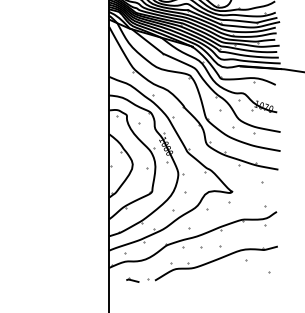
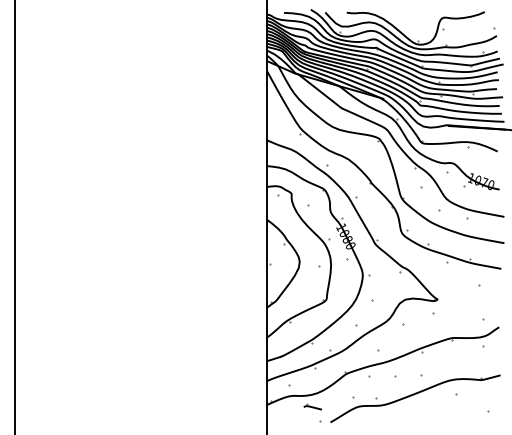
part: (132, 279) -> (312, 406), moved

